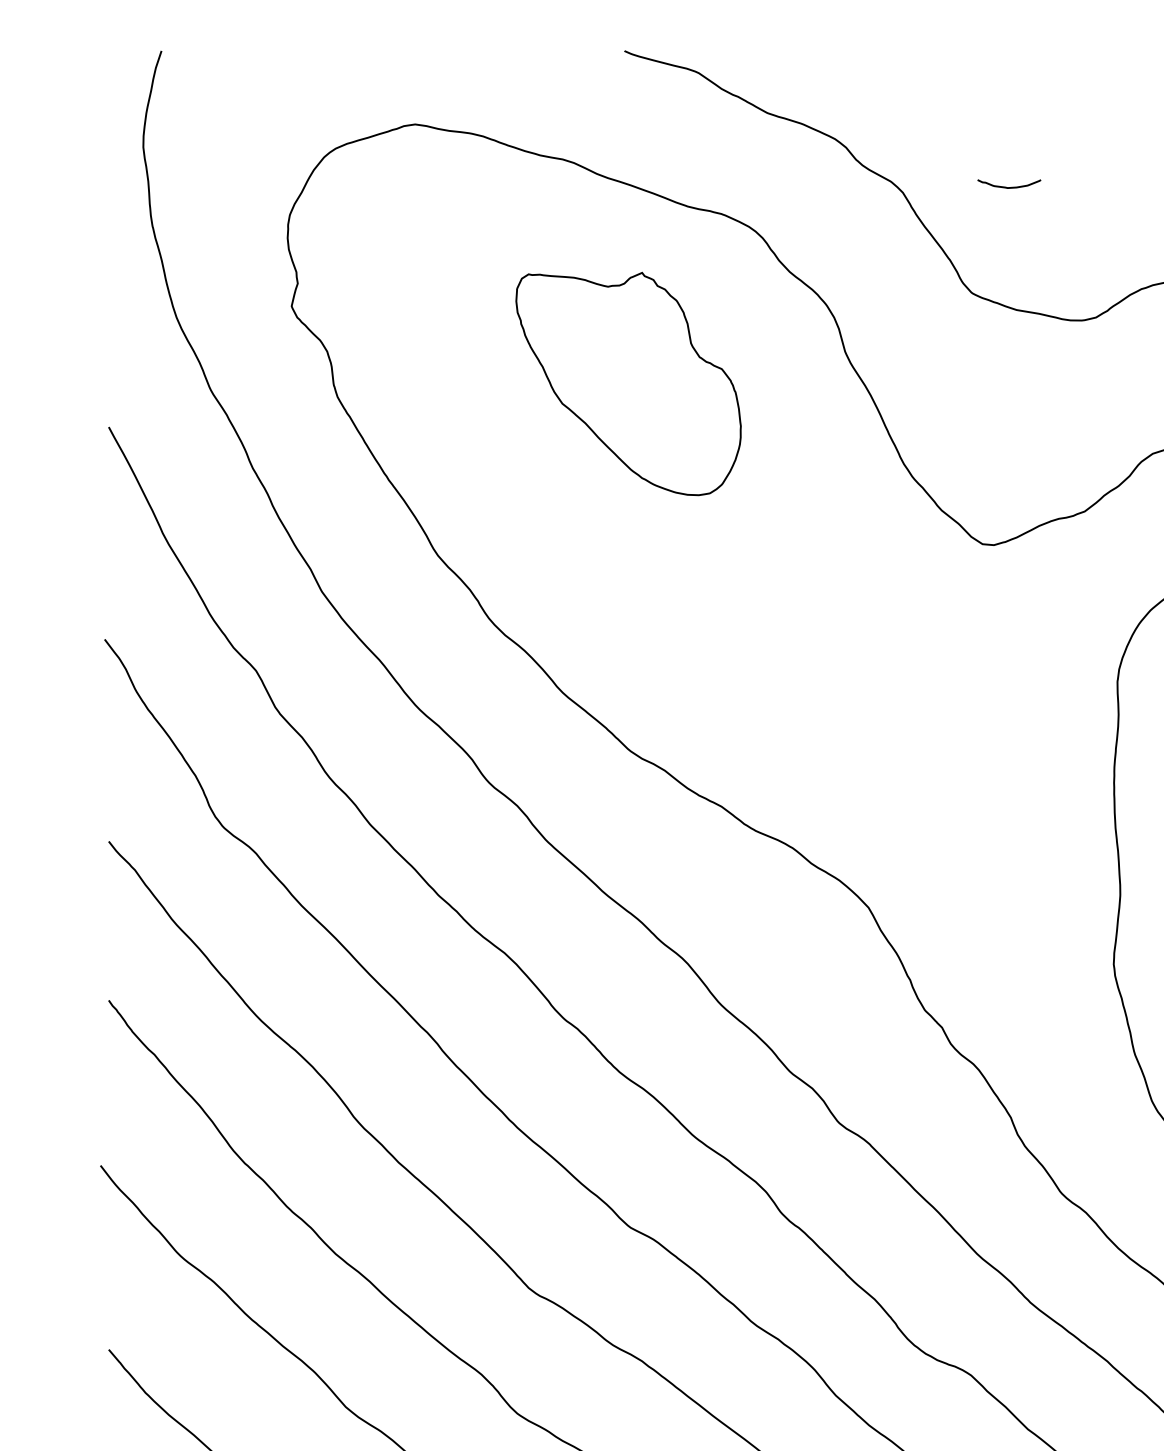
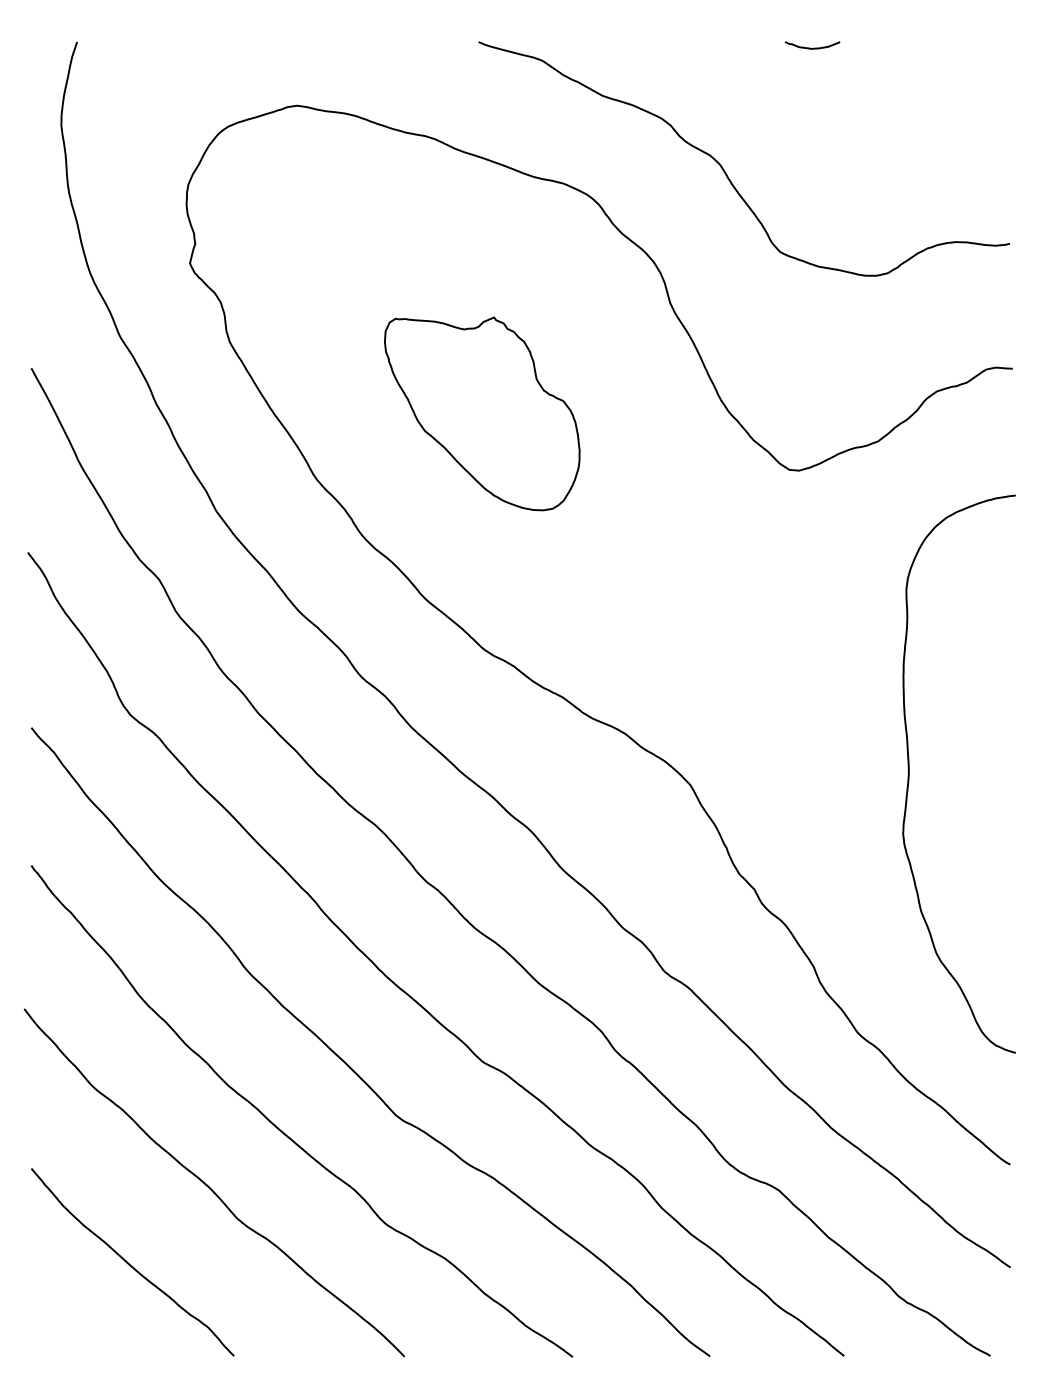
curve: (1009, 186) -> (812, 47), moved
part: (628, 383) -> (482, 413), moved

